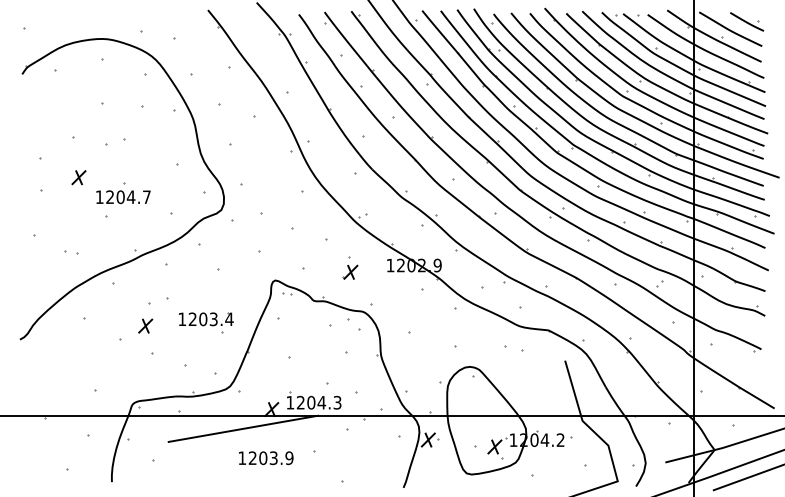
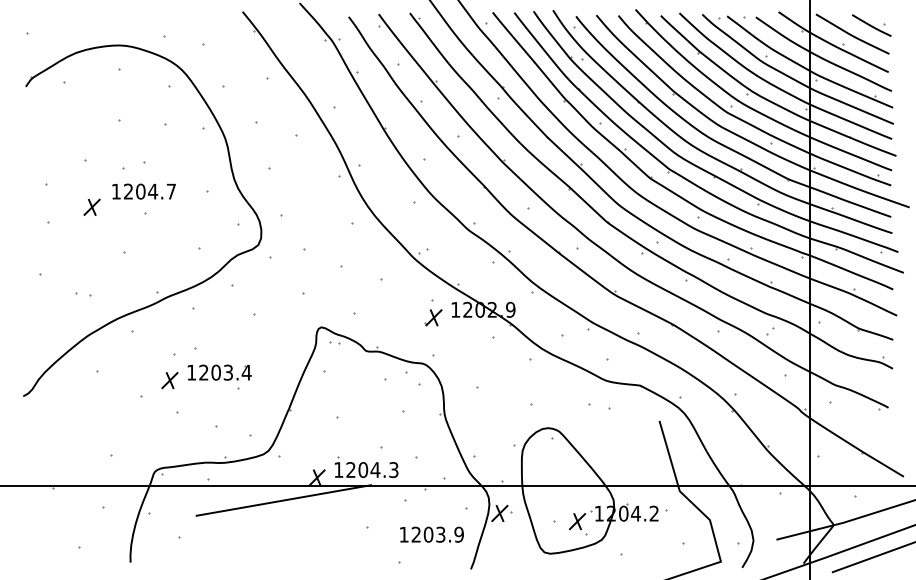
text: (123, 197) -> (144, 191), moved
part: (350, 267) -> (433, 312), moved
part: (206, 322) -> (219, 376), moved
text: (266, 458) -> (432, 535), moved

